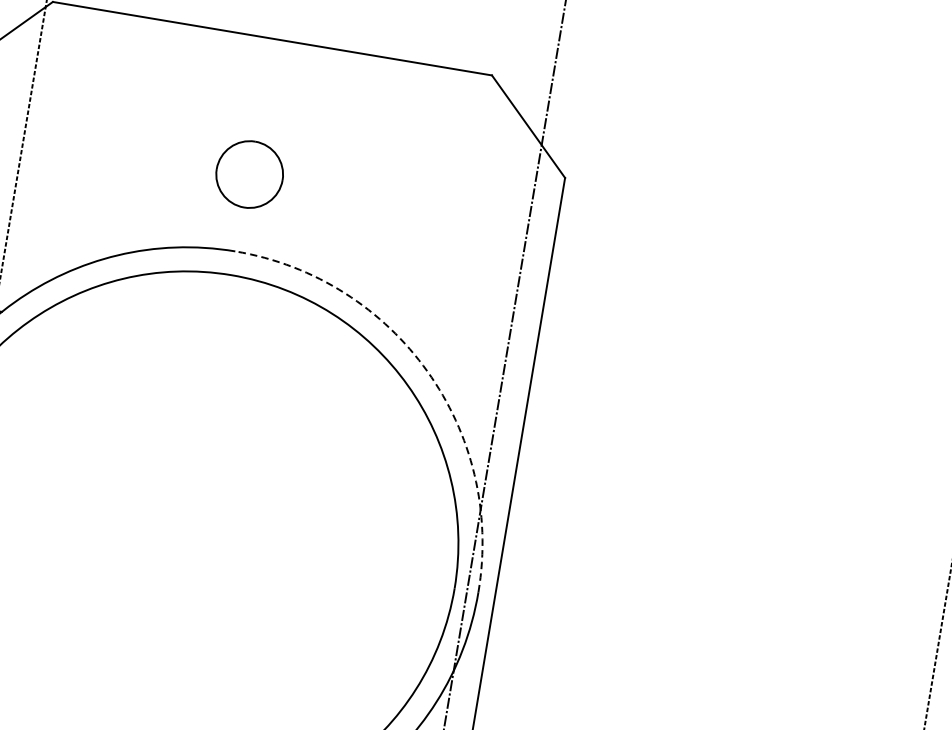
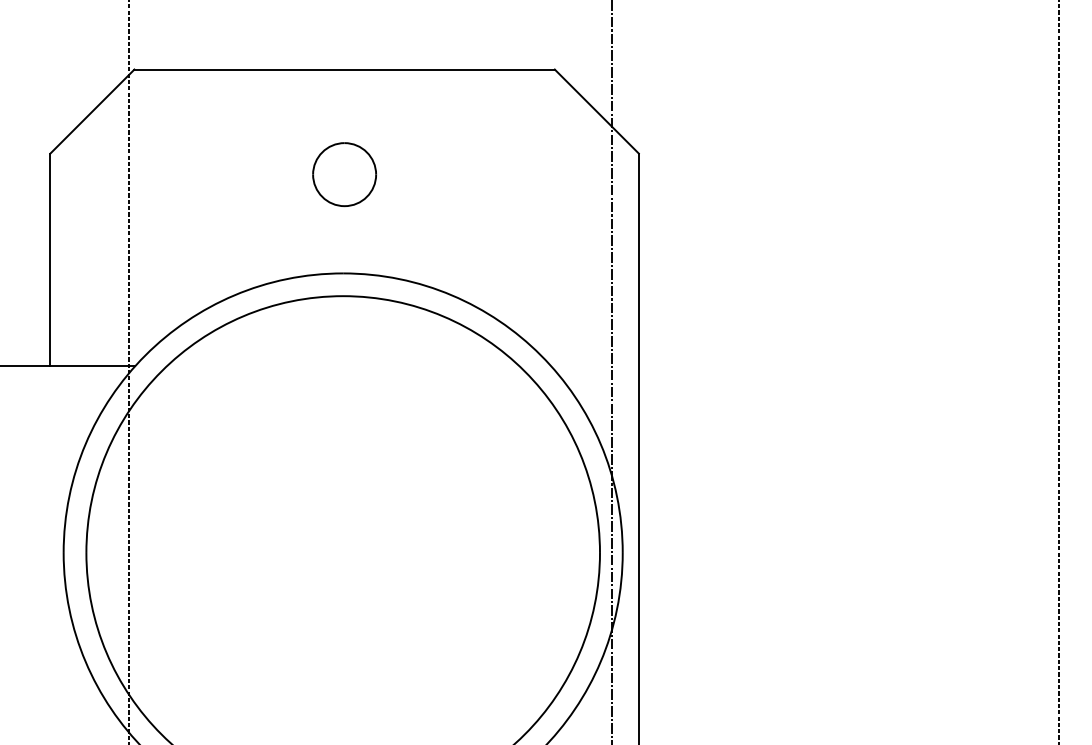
part: (249, 174) -> (344, 174), moved
arc: (427, 371) -> (540, 355), dashed -> solid

